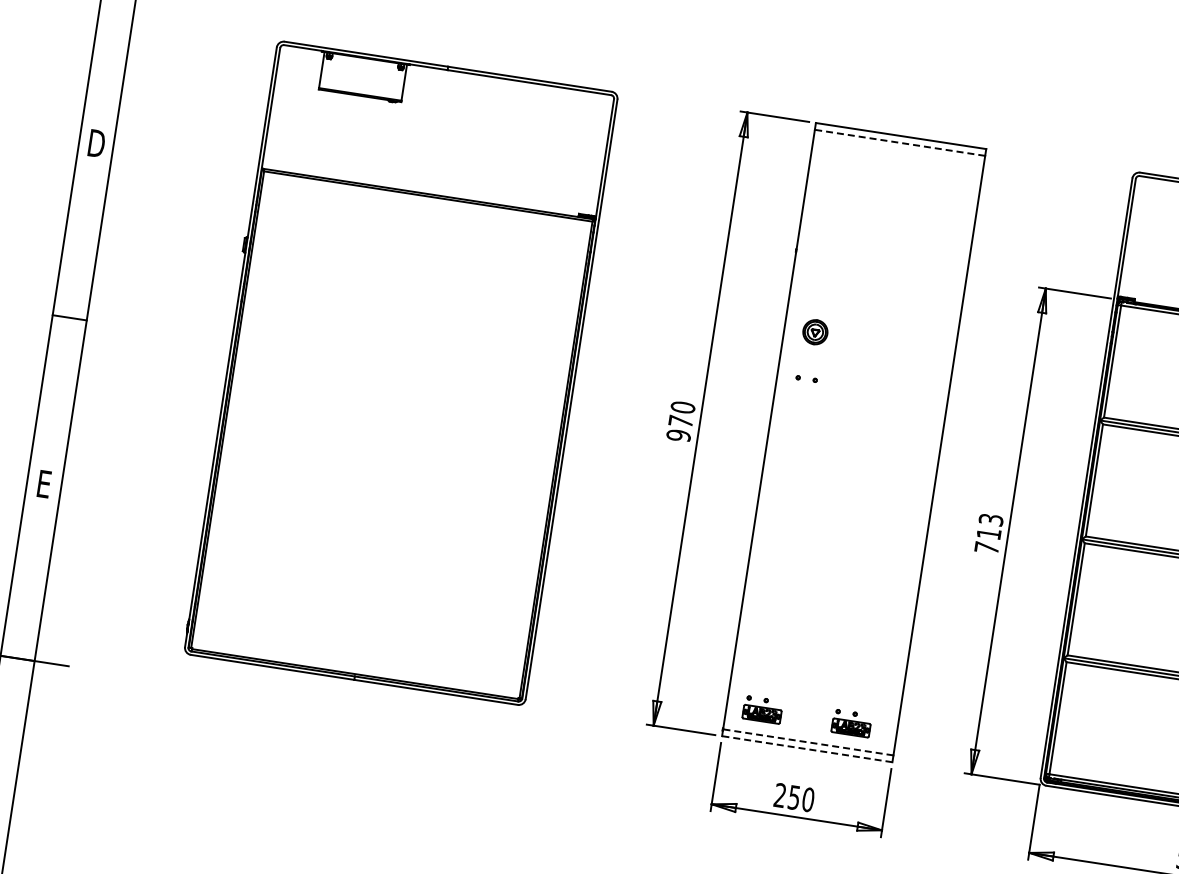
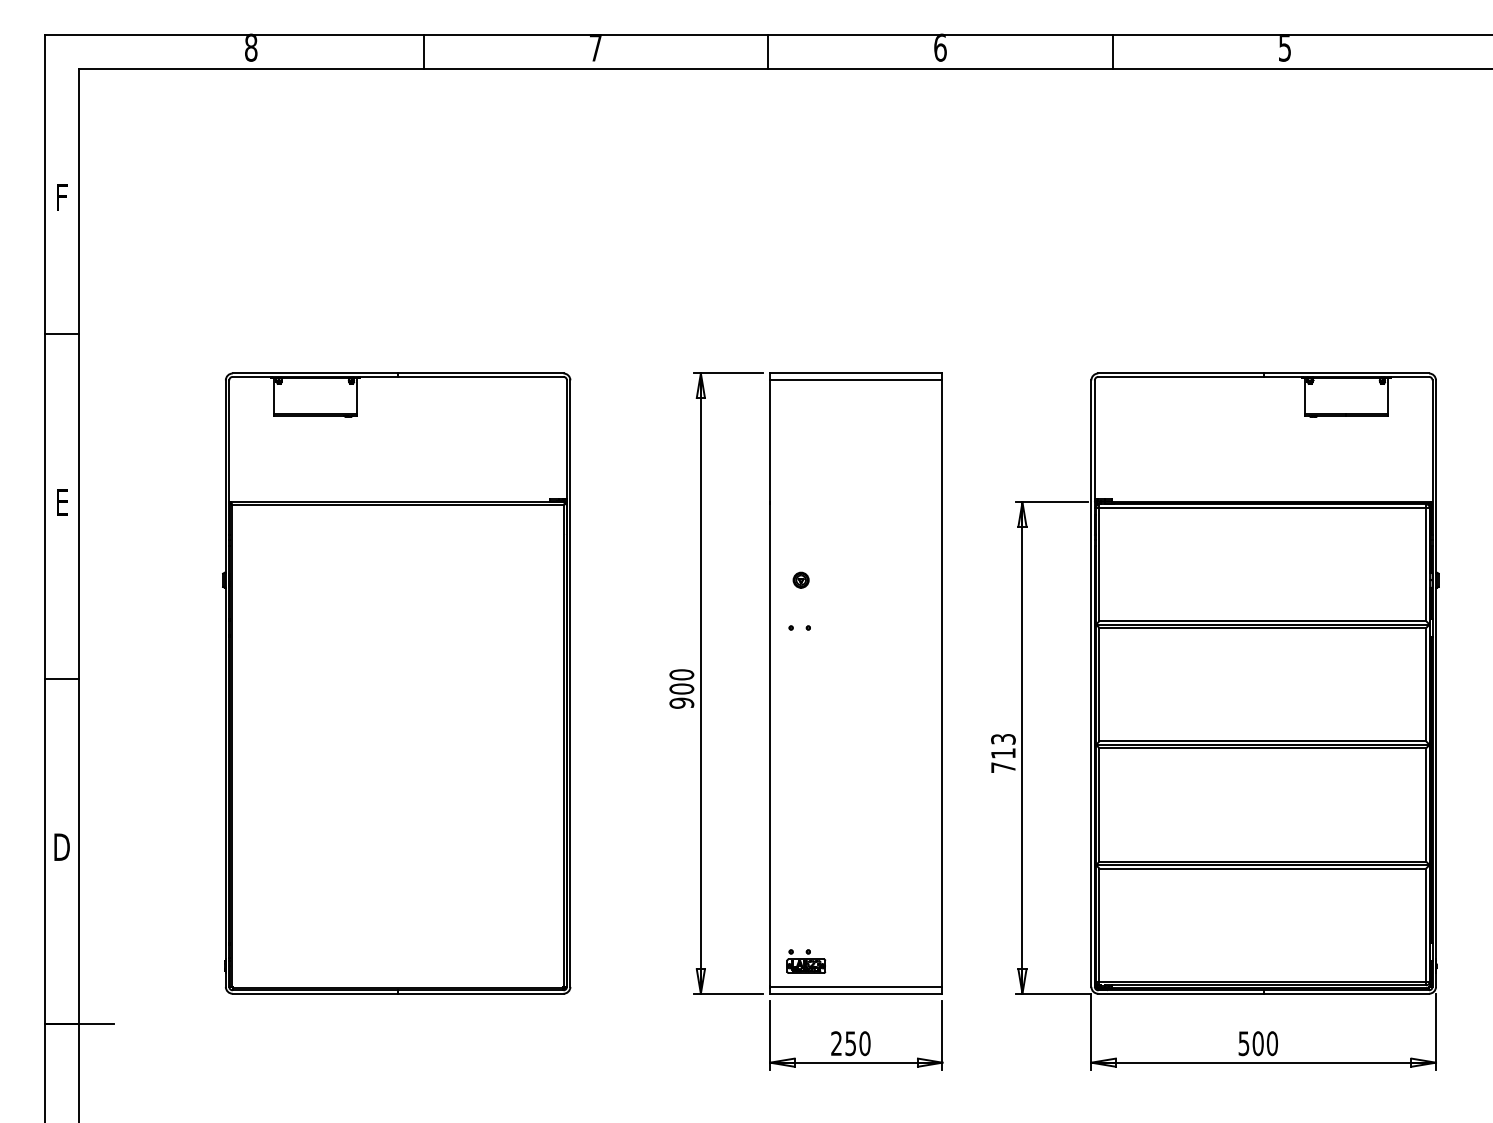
line: (899, 142) -> (855, 380), dashed -> solid
text: (96, 143) -> (62, 502), D -> E
part: (814, 331) -> (800, 579), size x0.62
text: (680, 420) -> (681, 688), 970 -> 900
text: (43, 483) -> (61, 846), E -> D
part: (851, 723) -> (896, 961), removed
line: (807, 741) -> (855, 986), dashed -> solid
line: (806, 748) -> (855, 993), dashed -> solid

